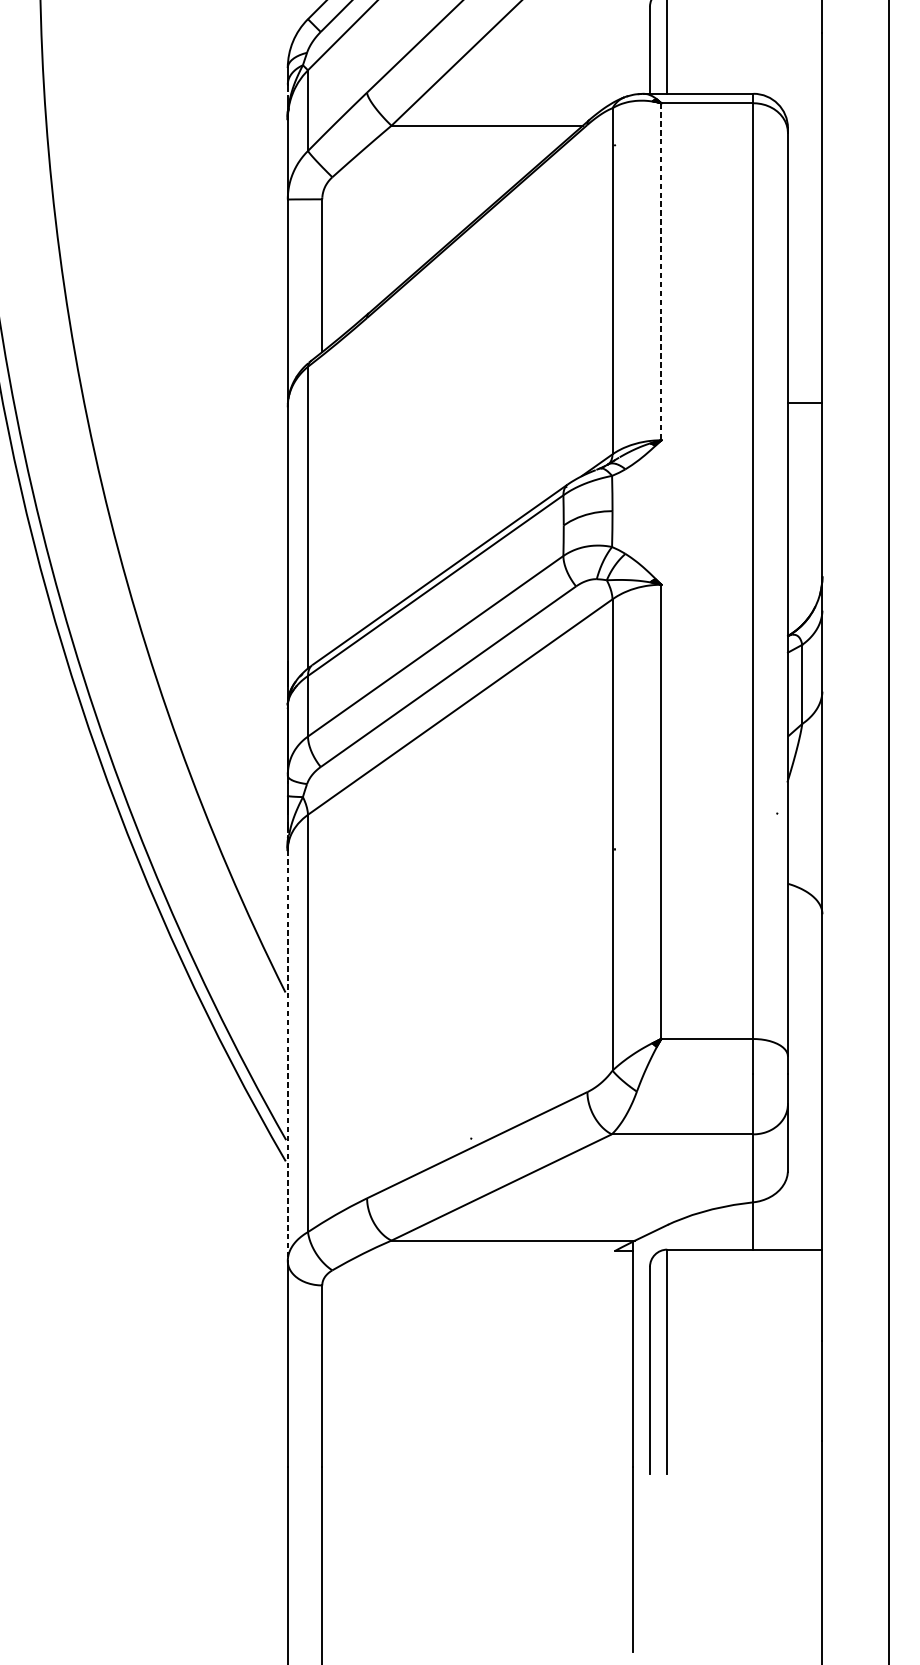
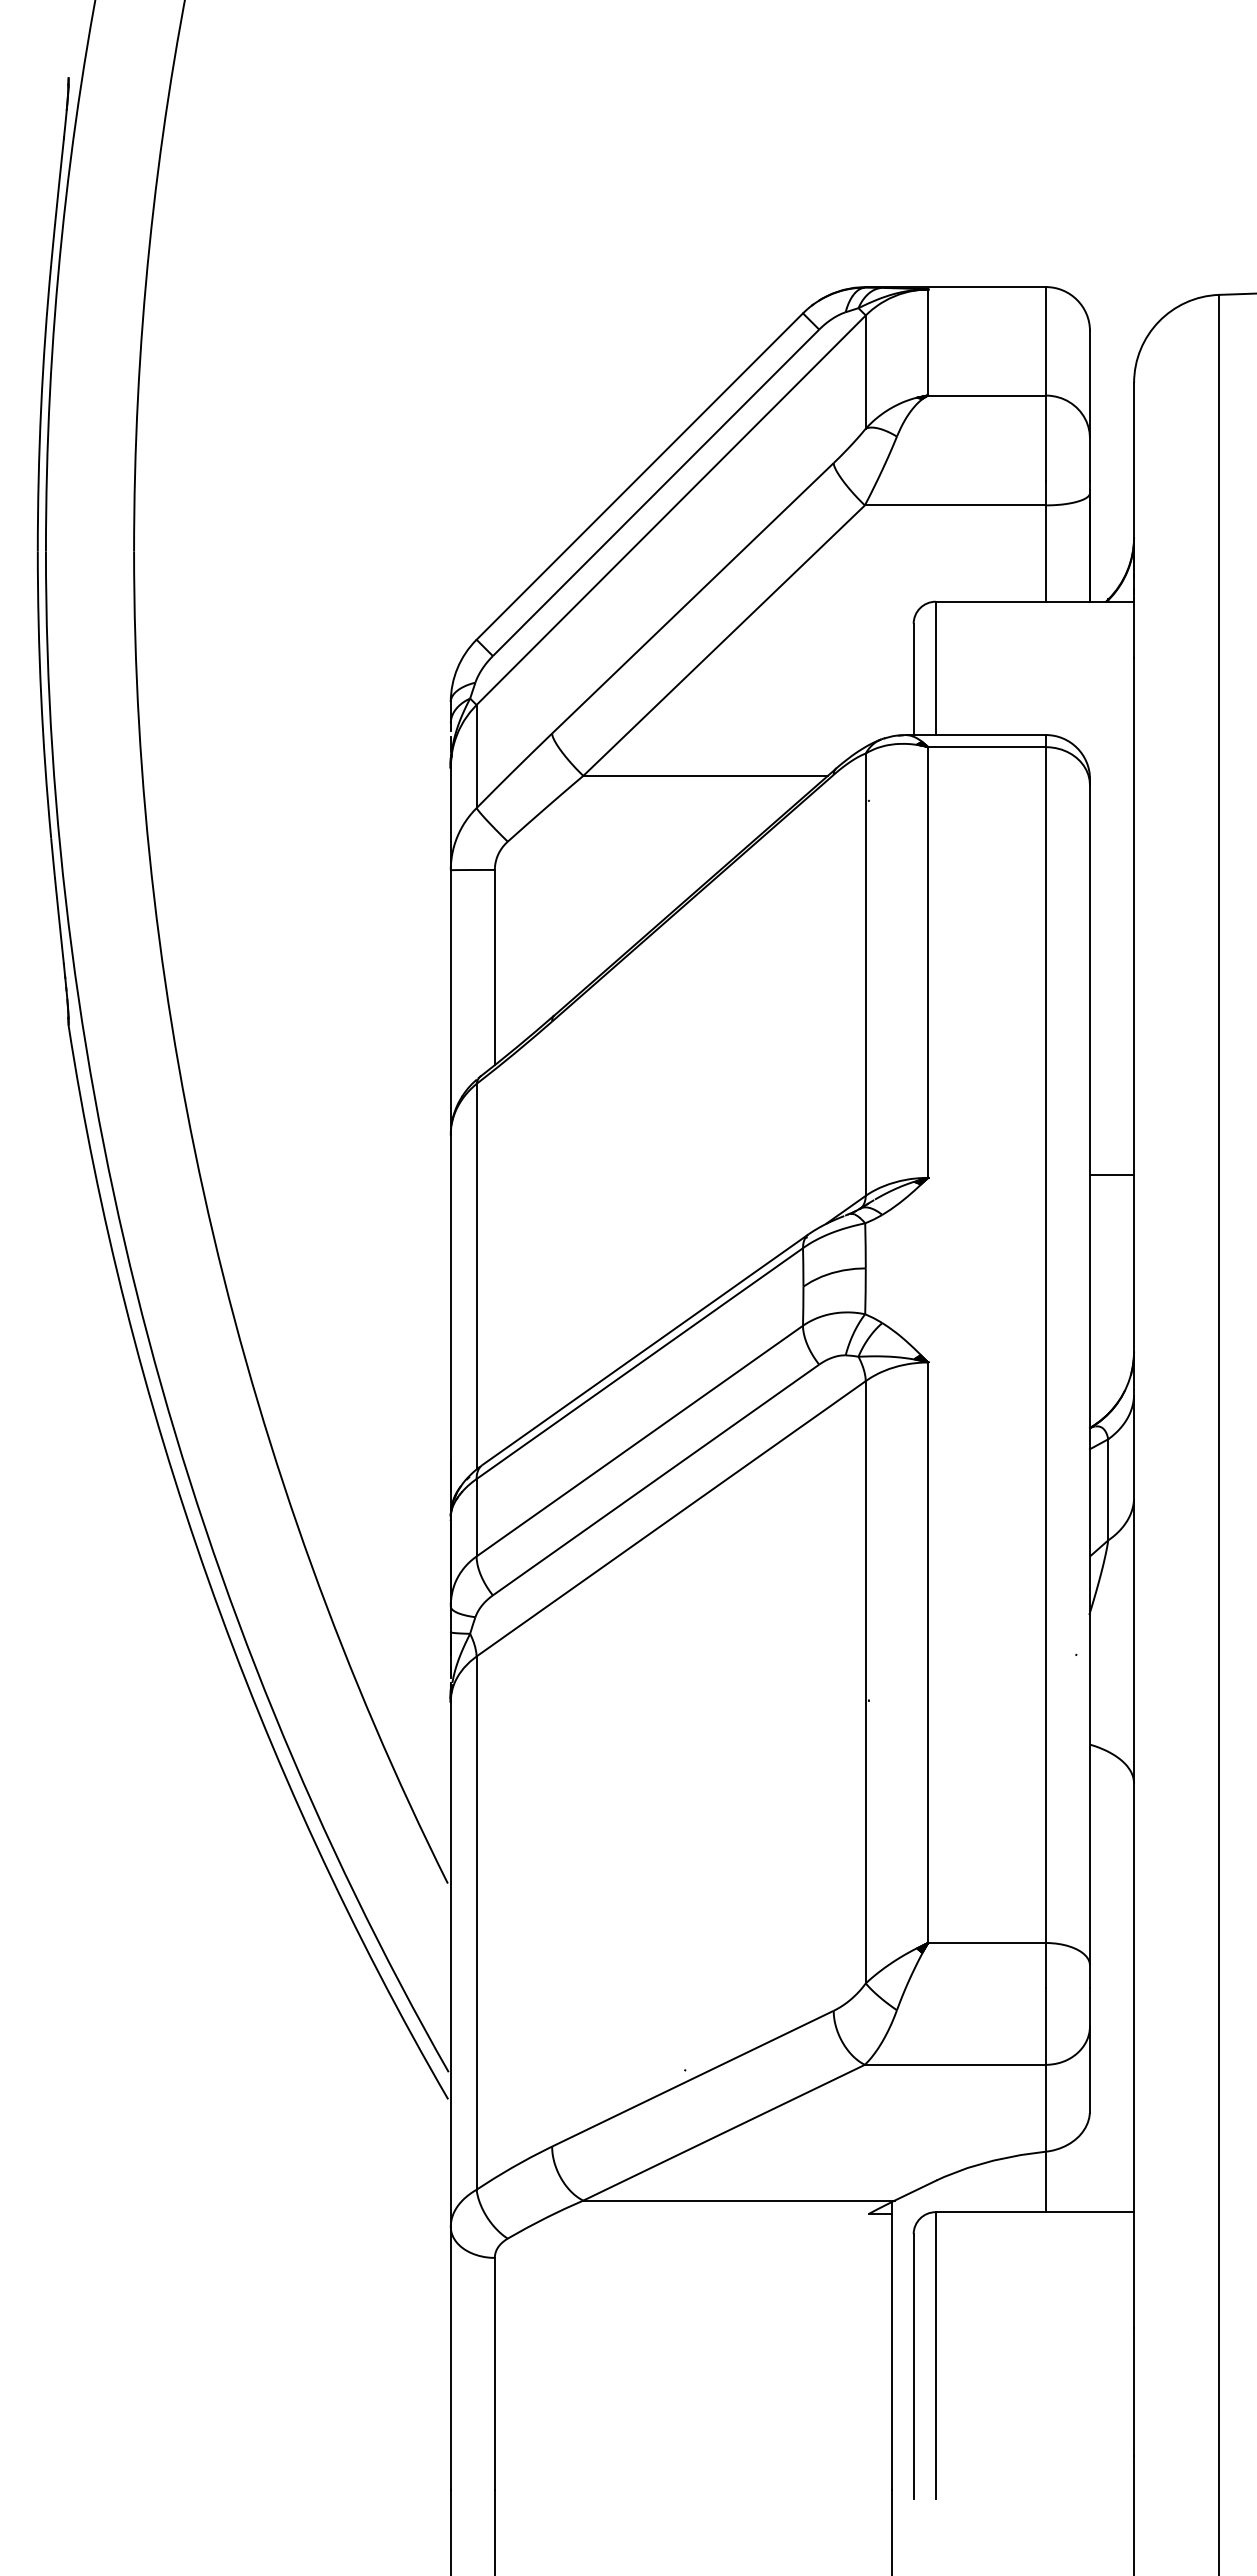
line: (661, 272) -> (928, 963), dashed -> solid
line: (805, 402) -> (1112, 1174), moved
line: (287, 1055) -> (450, 1964), dashed -> solid

